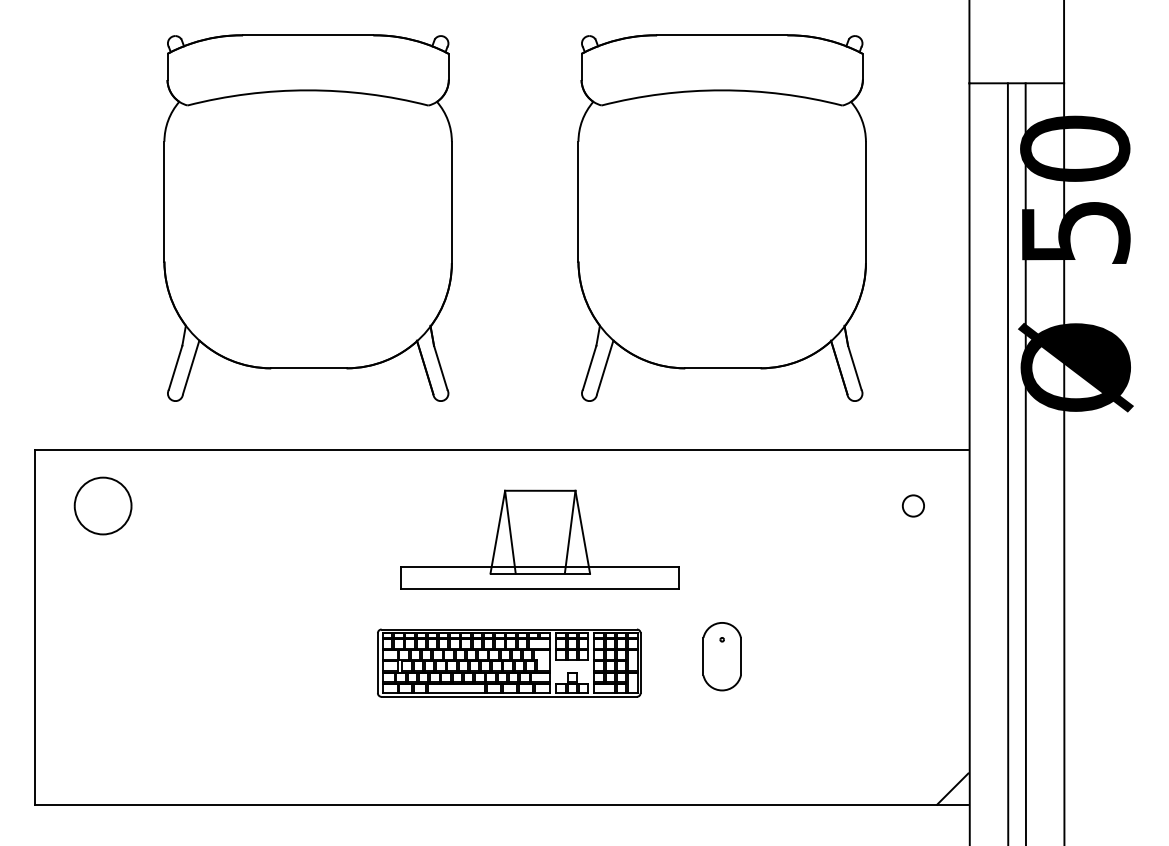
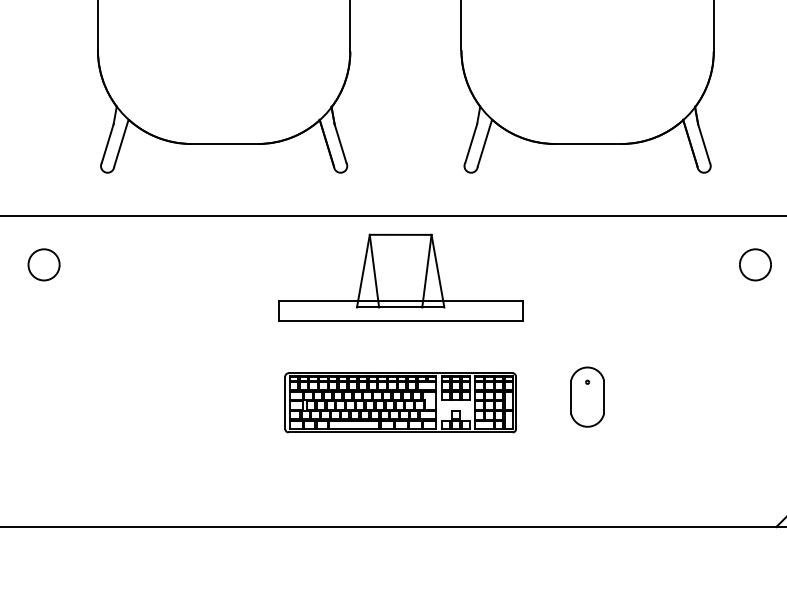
part: (102, 505) -> (43, 264), size x0.62
part: (913, 505) -> (755, 264), size x1.67
part: (539, 539) -> (399, 277), moved

